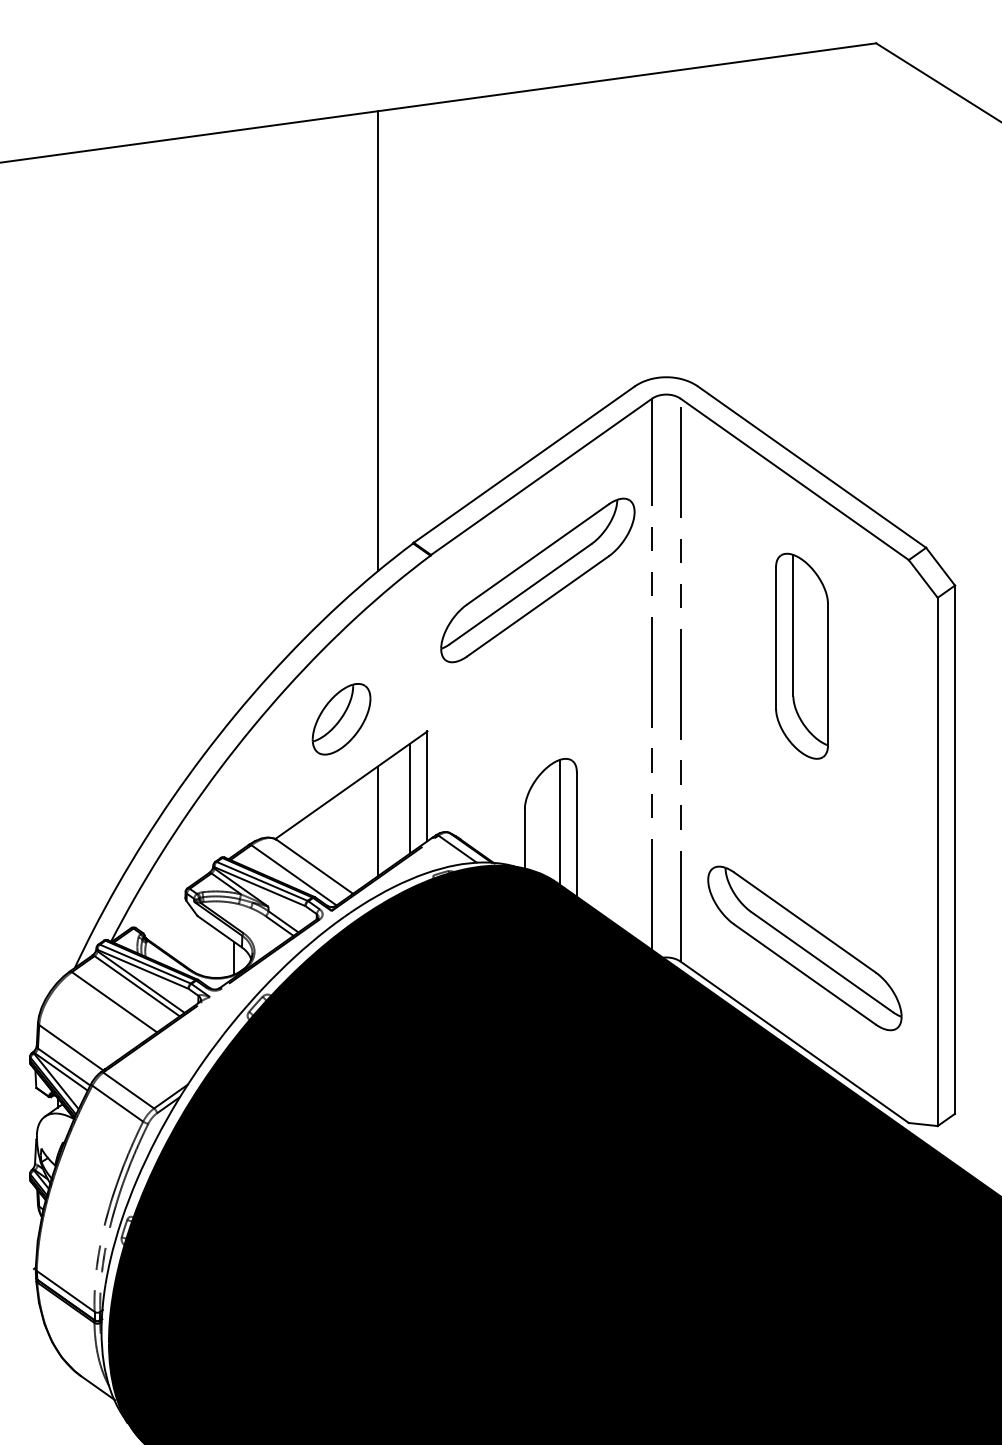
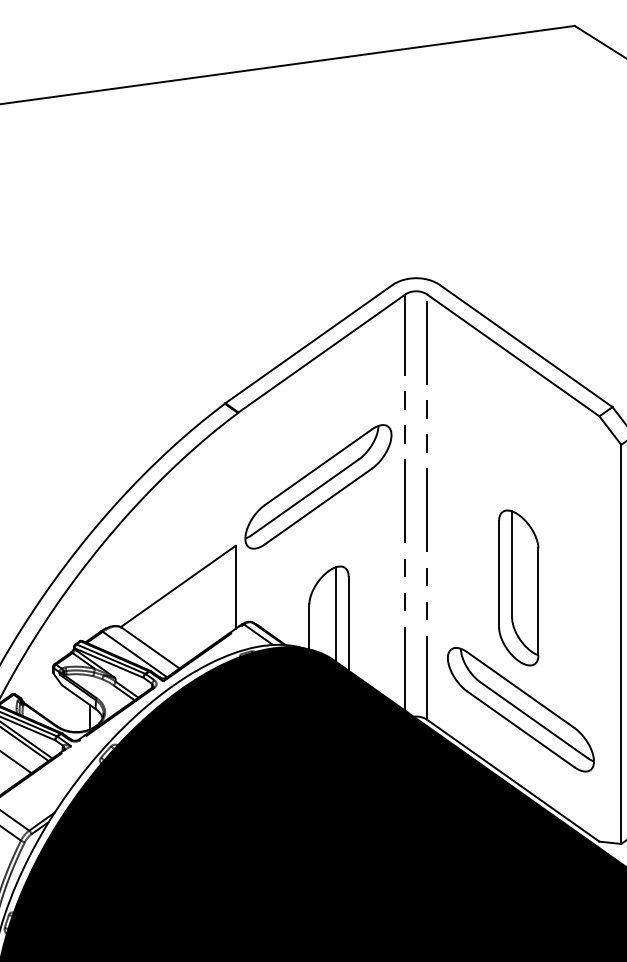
line: (377, 341) -> (198, 251), removed
part: (537, 580) -> (318, 486), moved
part: (801, 655) -> (518, 587), moved
part: (341, 719) -> (170, 536), removed
line: (410, 798) -> (222, 596), removed
line: (377, 821) -> (198, 613), removed

